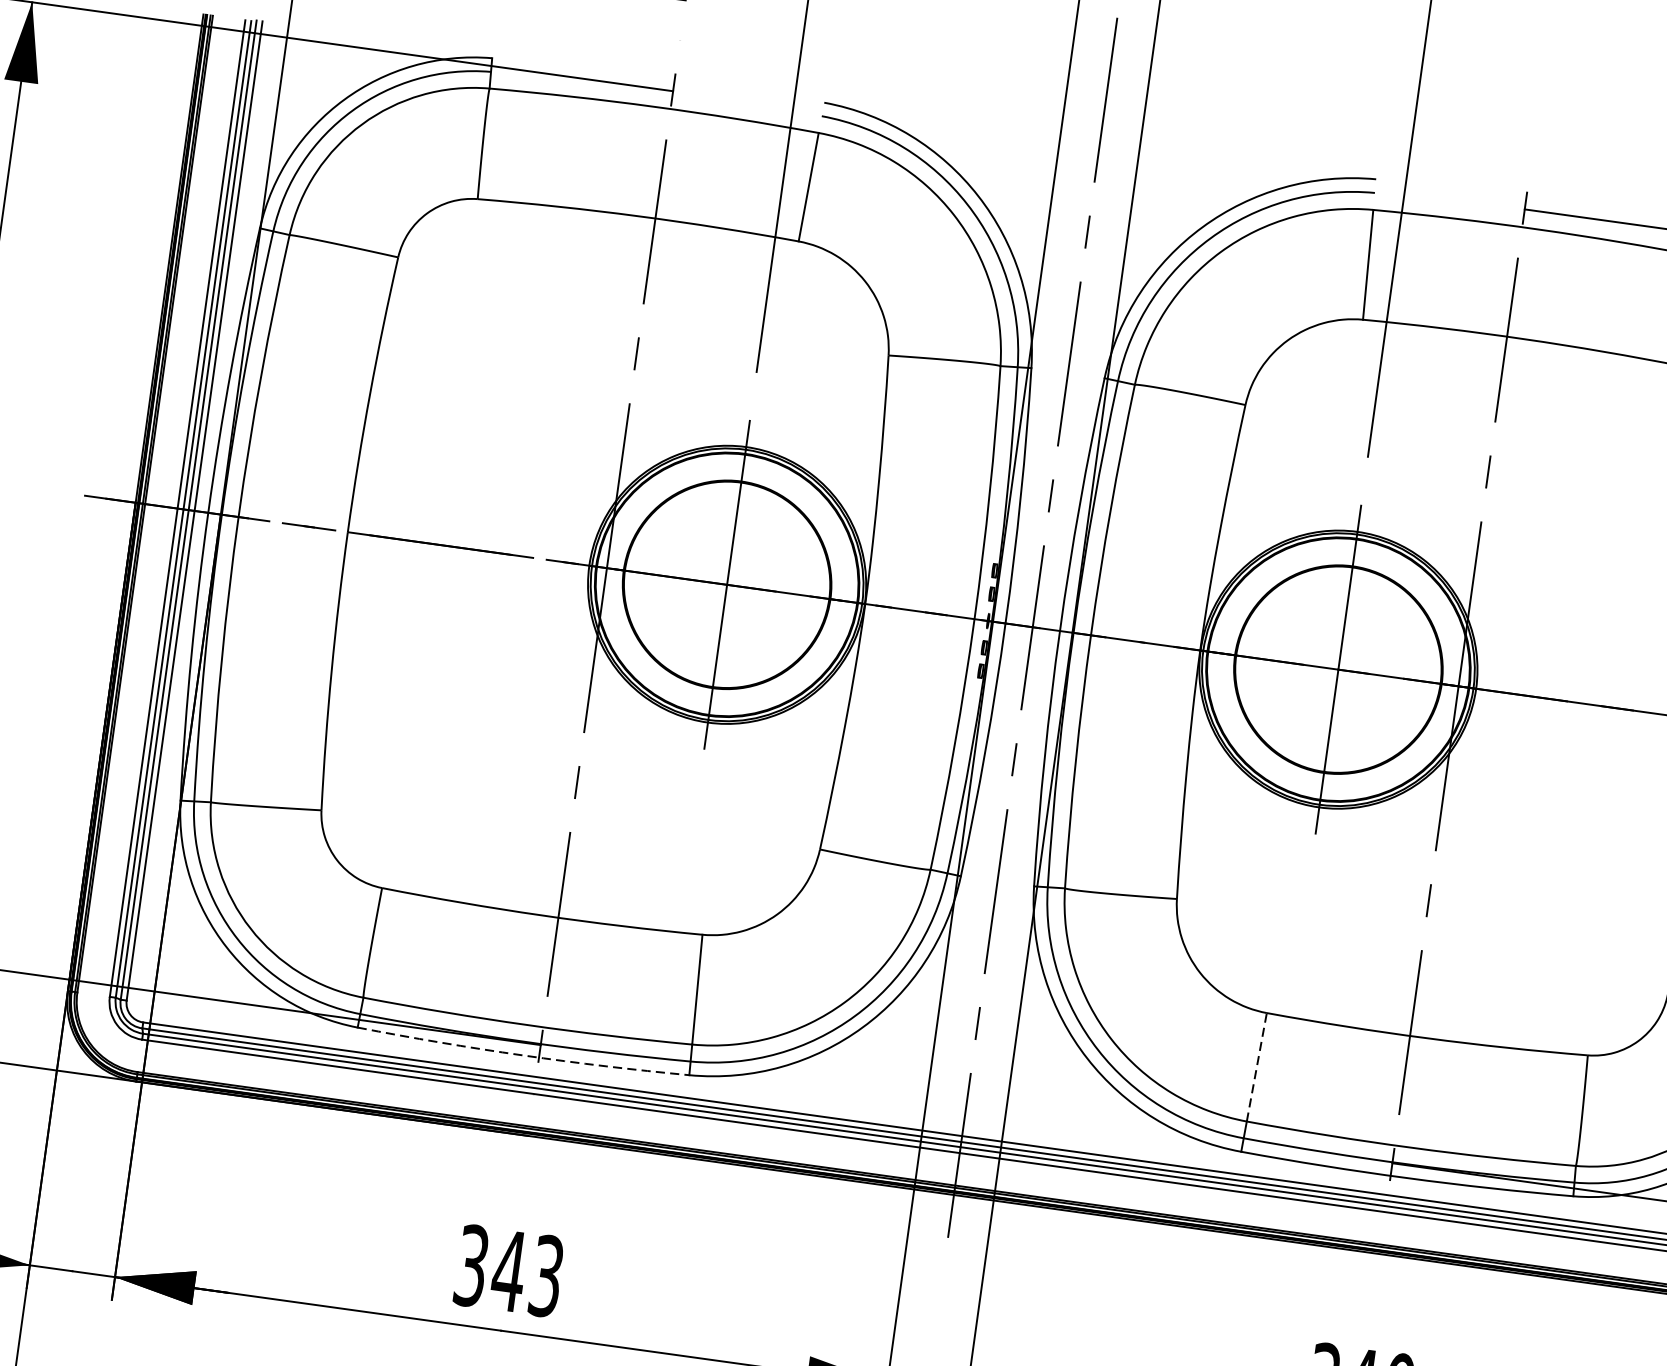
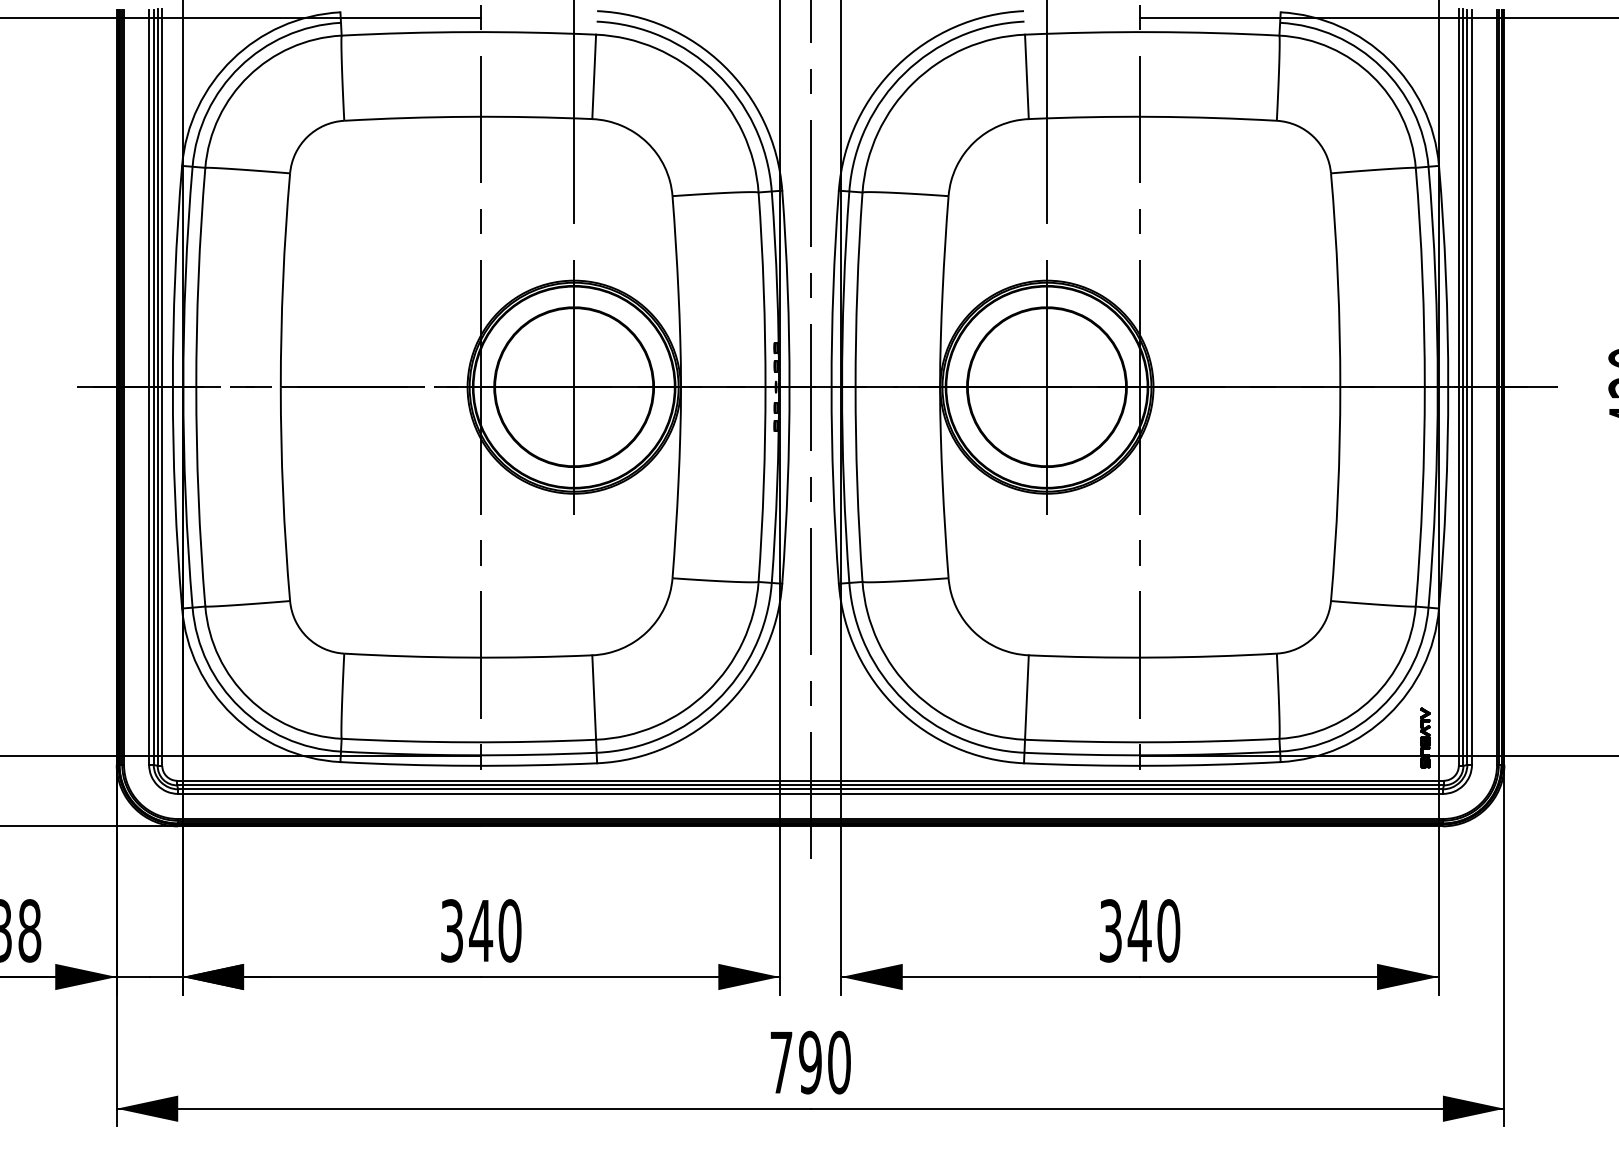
arc: (522, 1054) -> (468, 765), dashed -> solid
line: (1256, 1067) -> (1026, 697), dashed -> solid
text: (546, 1275) -> (509, 930), 343 -> 340

